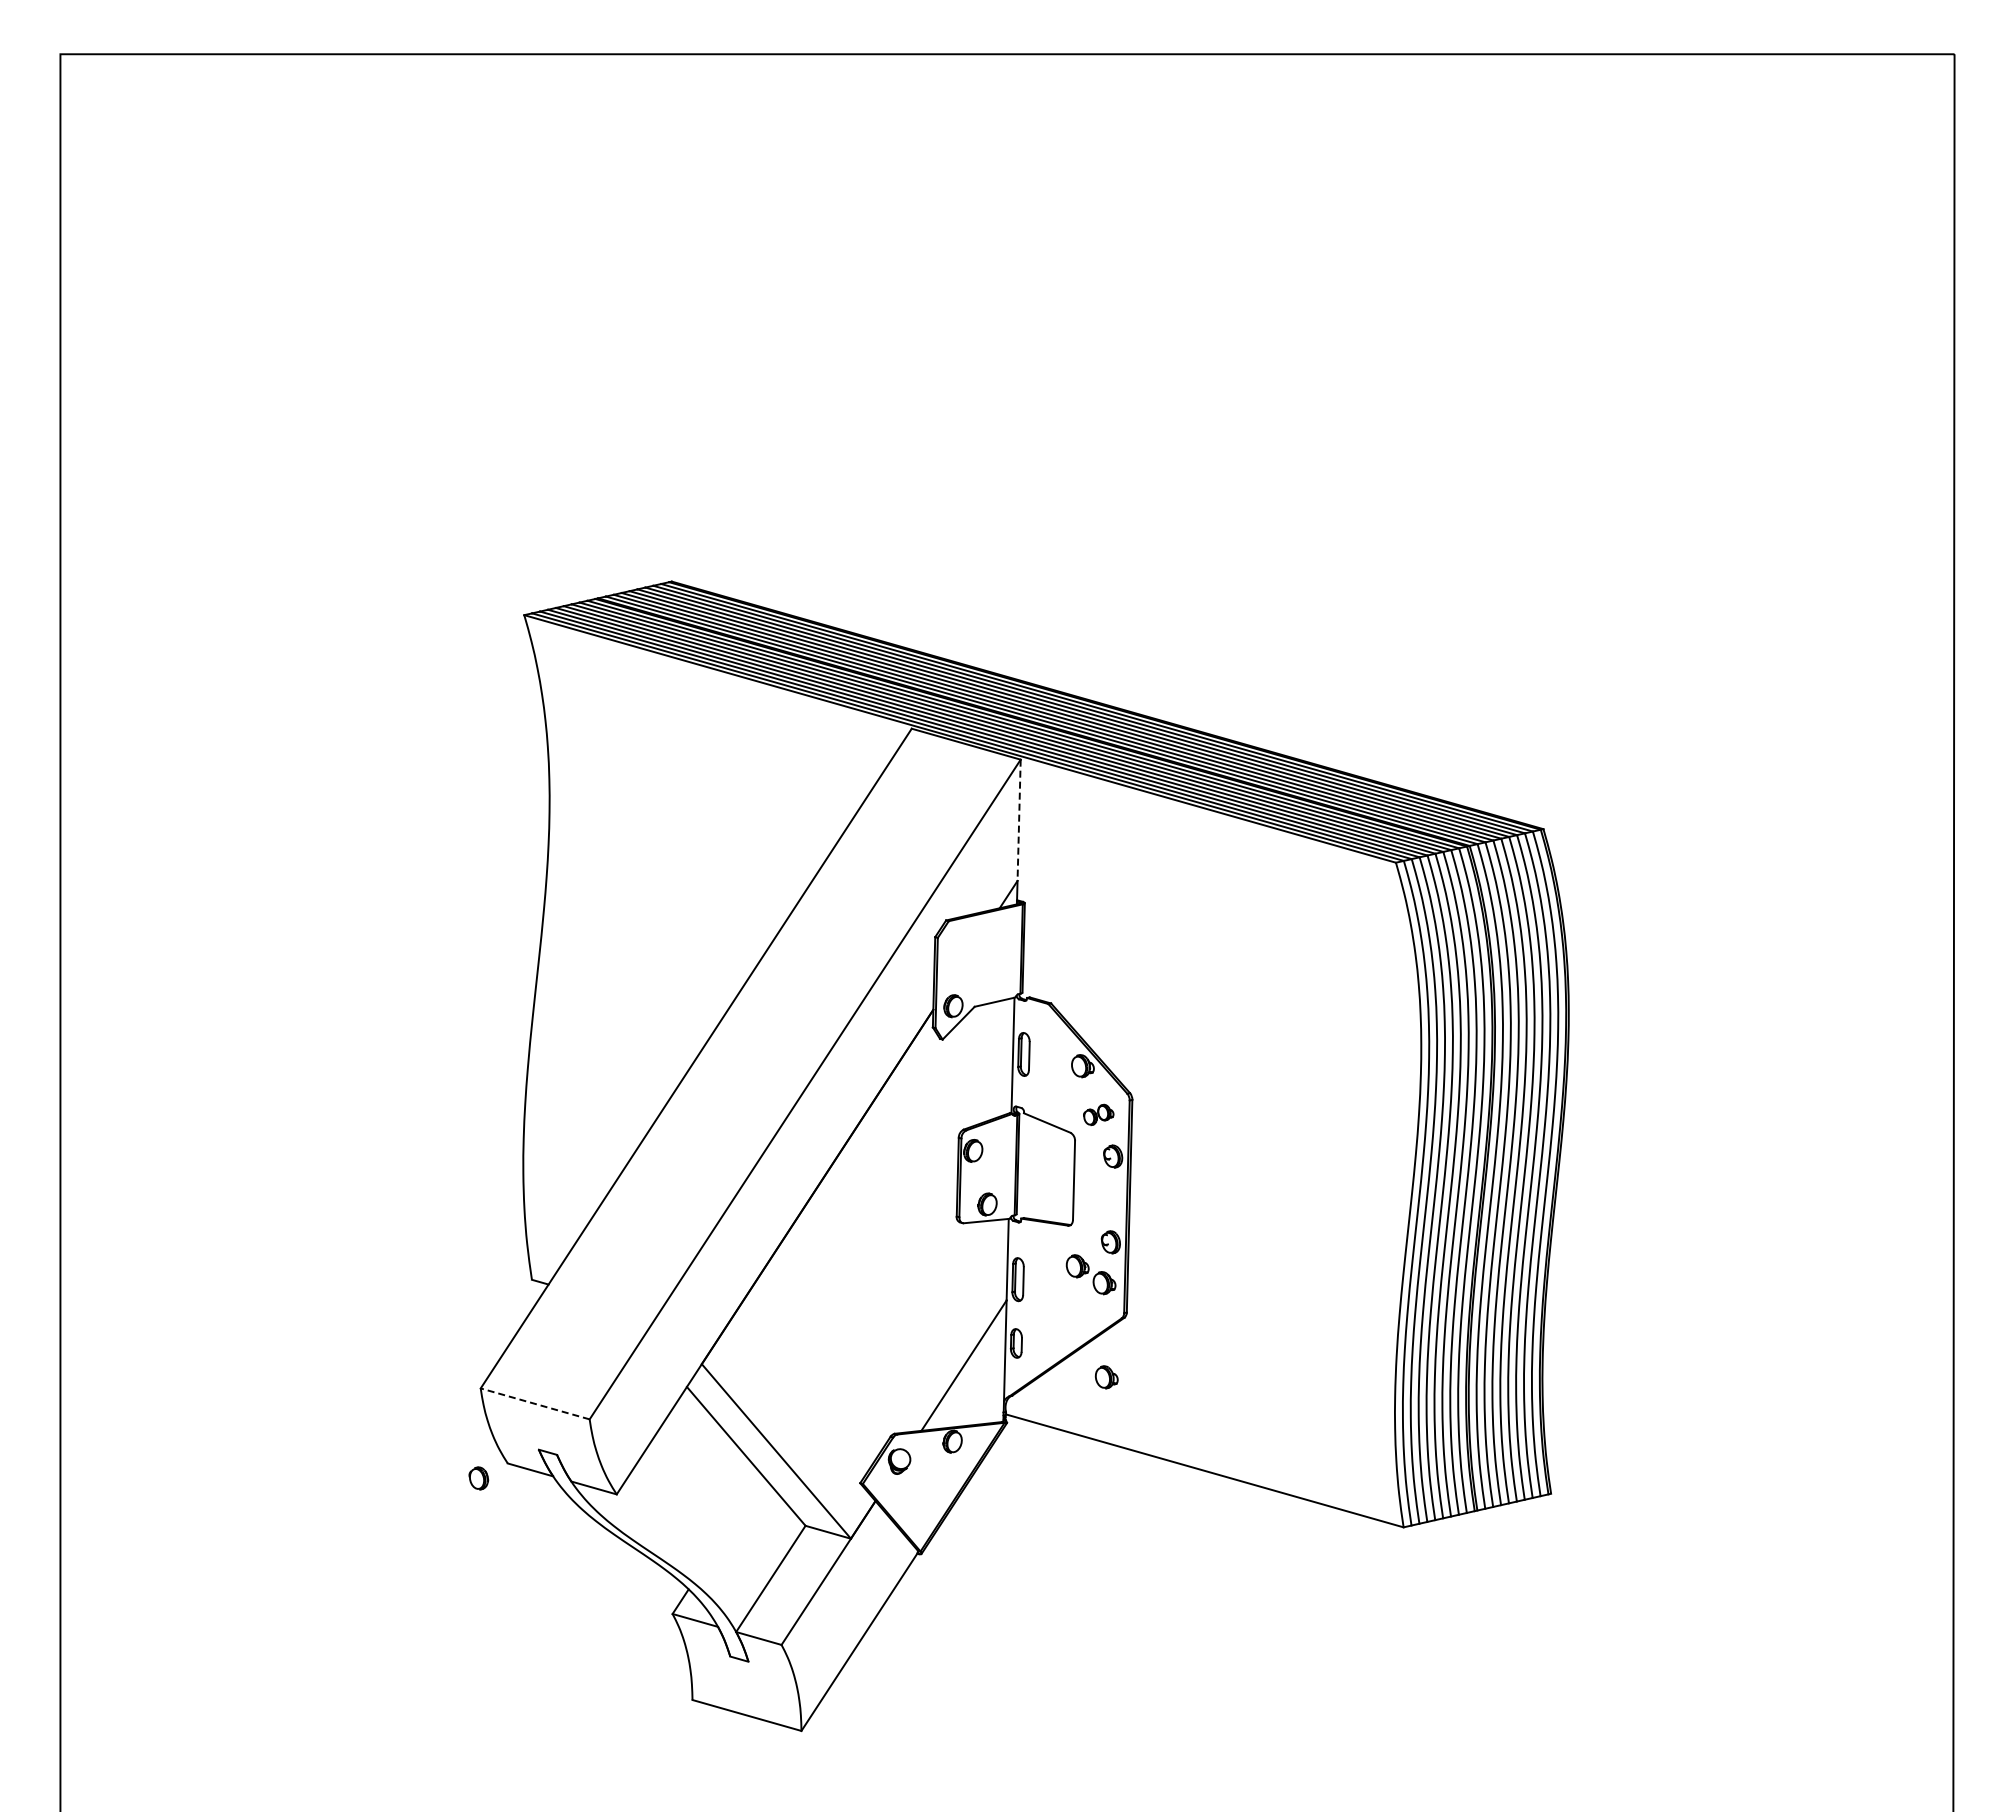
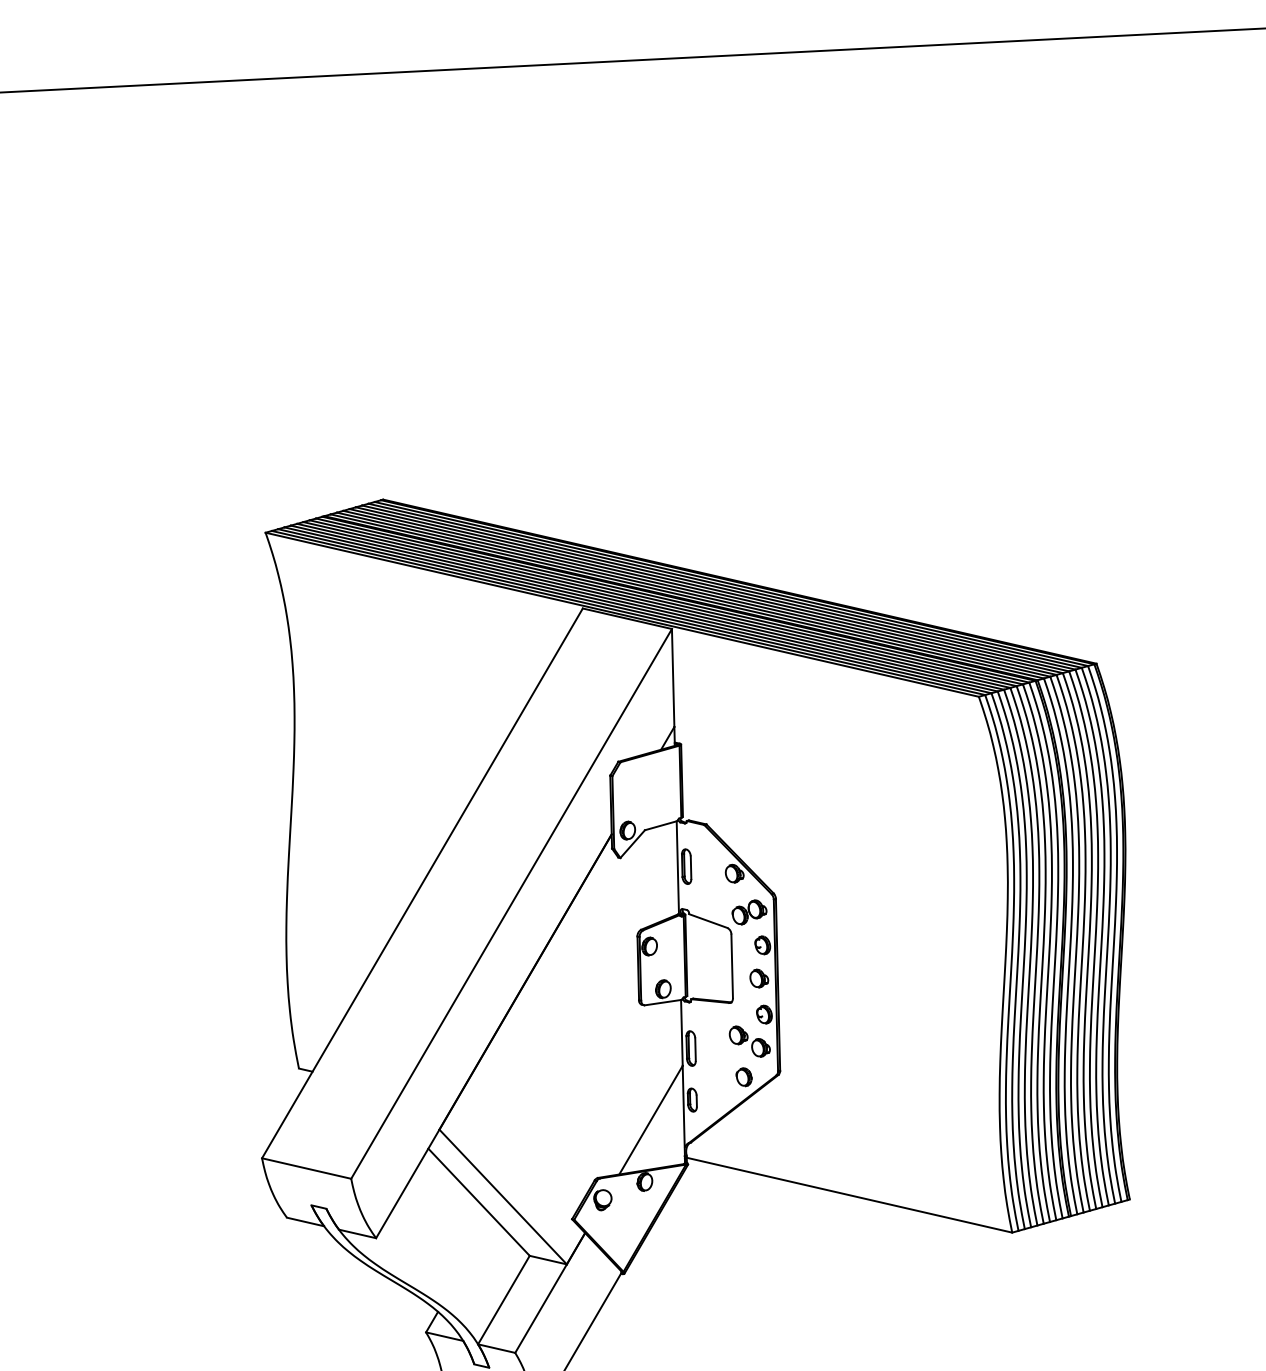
line: (1019, 820) -> (673, 678), dashed -> solid
part: (1098, 1114) -> (749, 912), size x1.43
part: (1106, 1377) -> (759, 978), moved
line: (535, 1403) -> (306, 1168), dashed -> solid
part: (478, 1478) -> (743, 1077), moved

